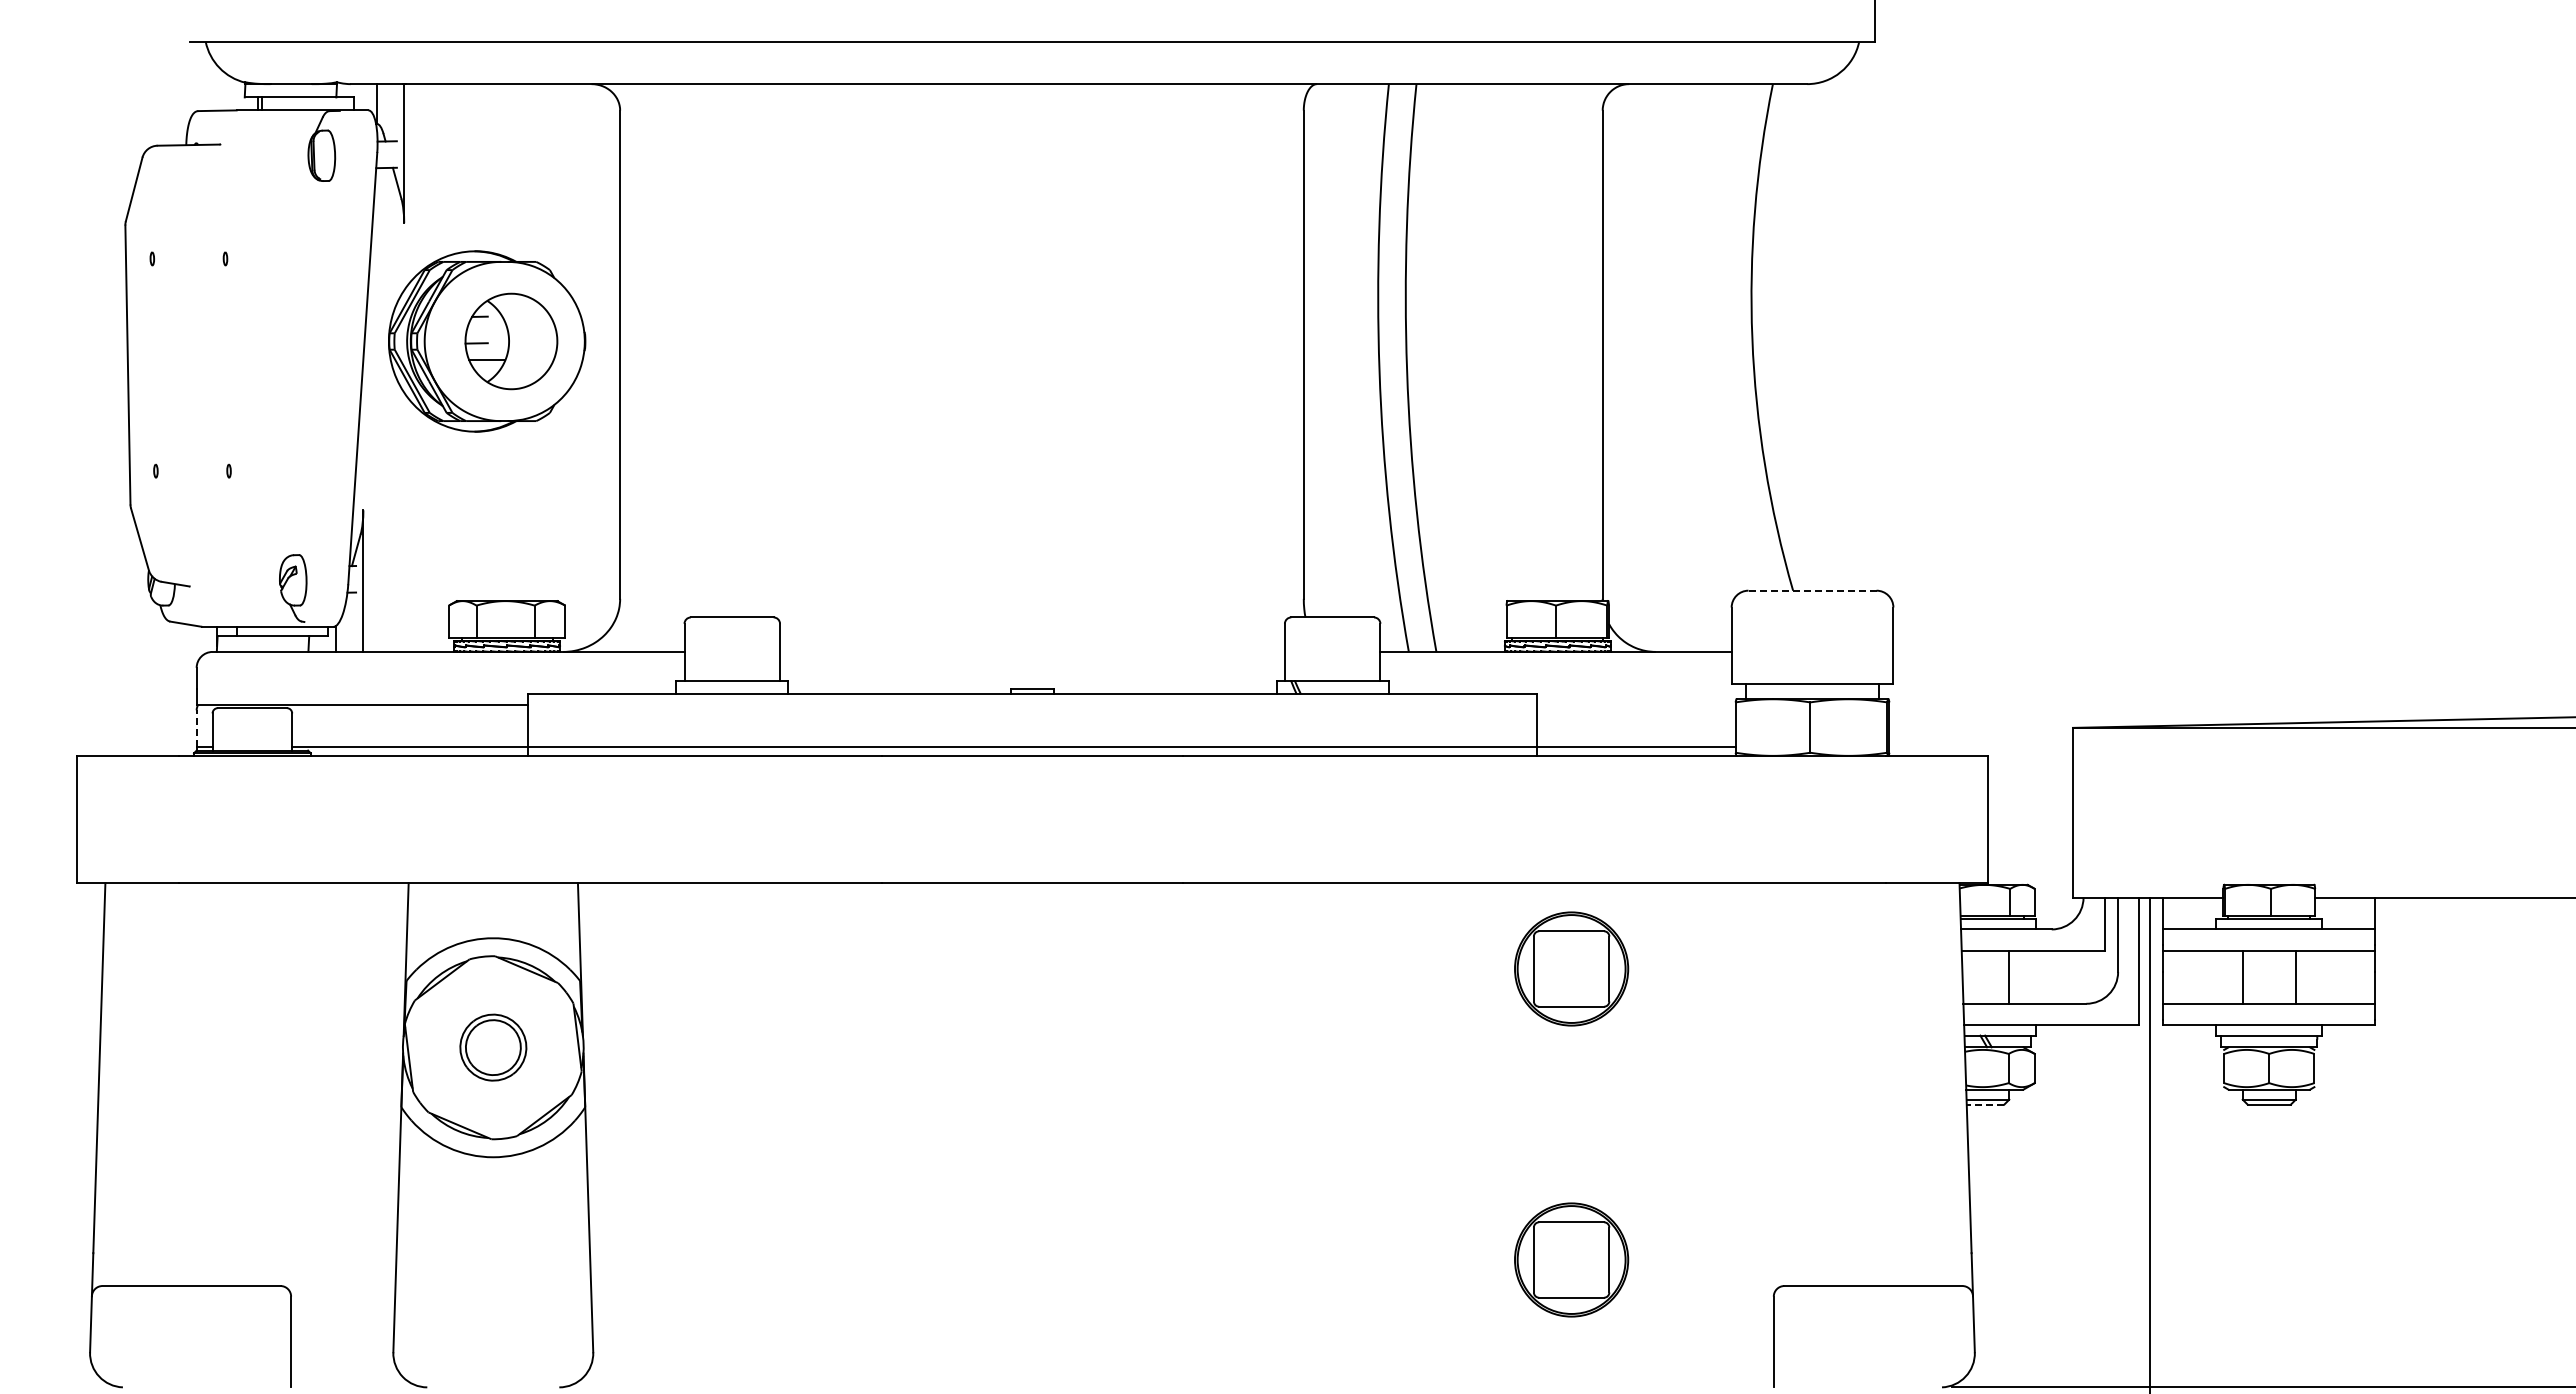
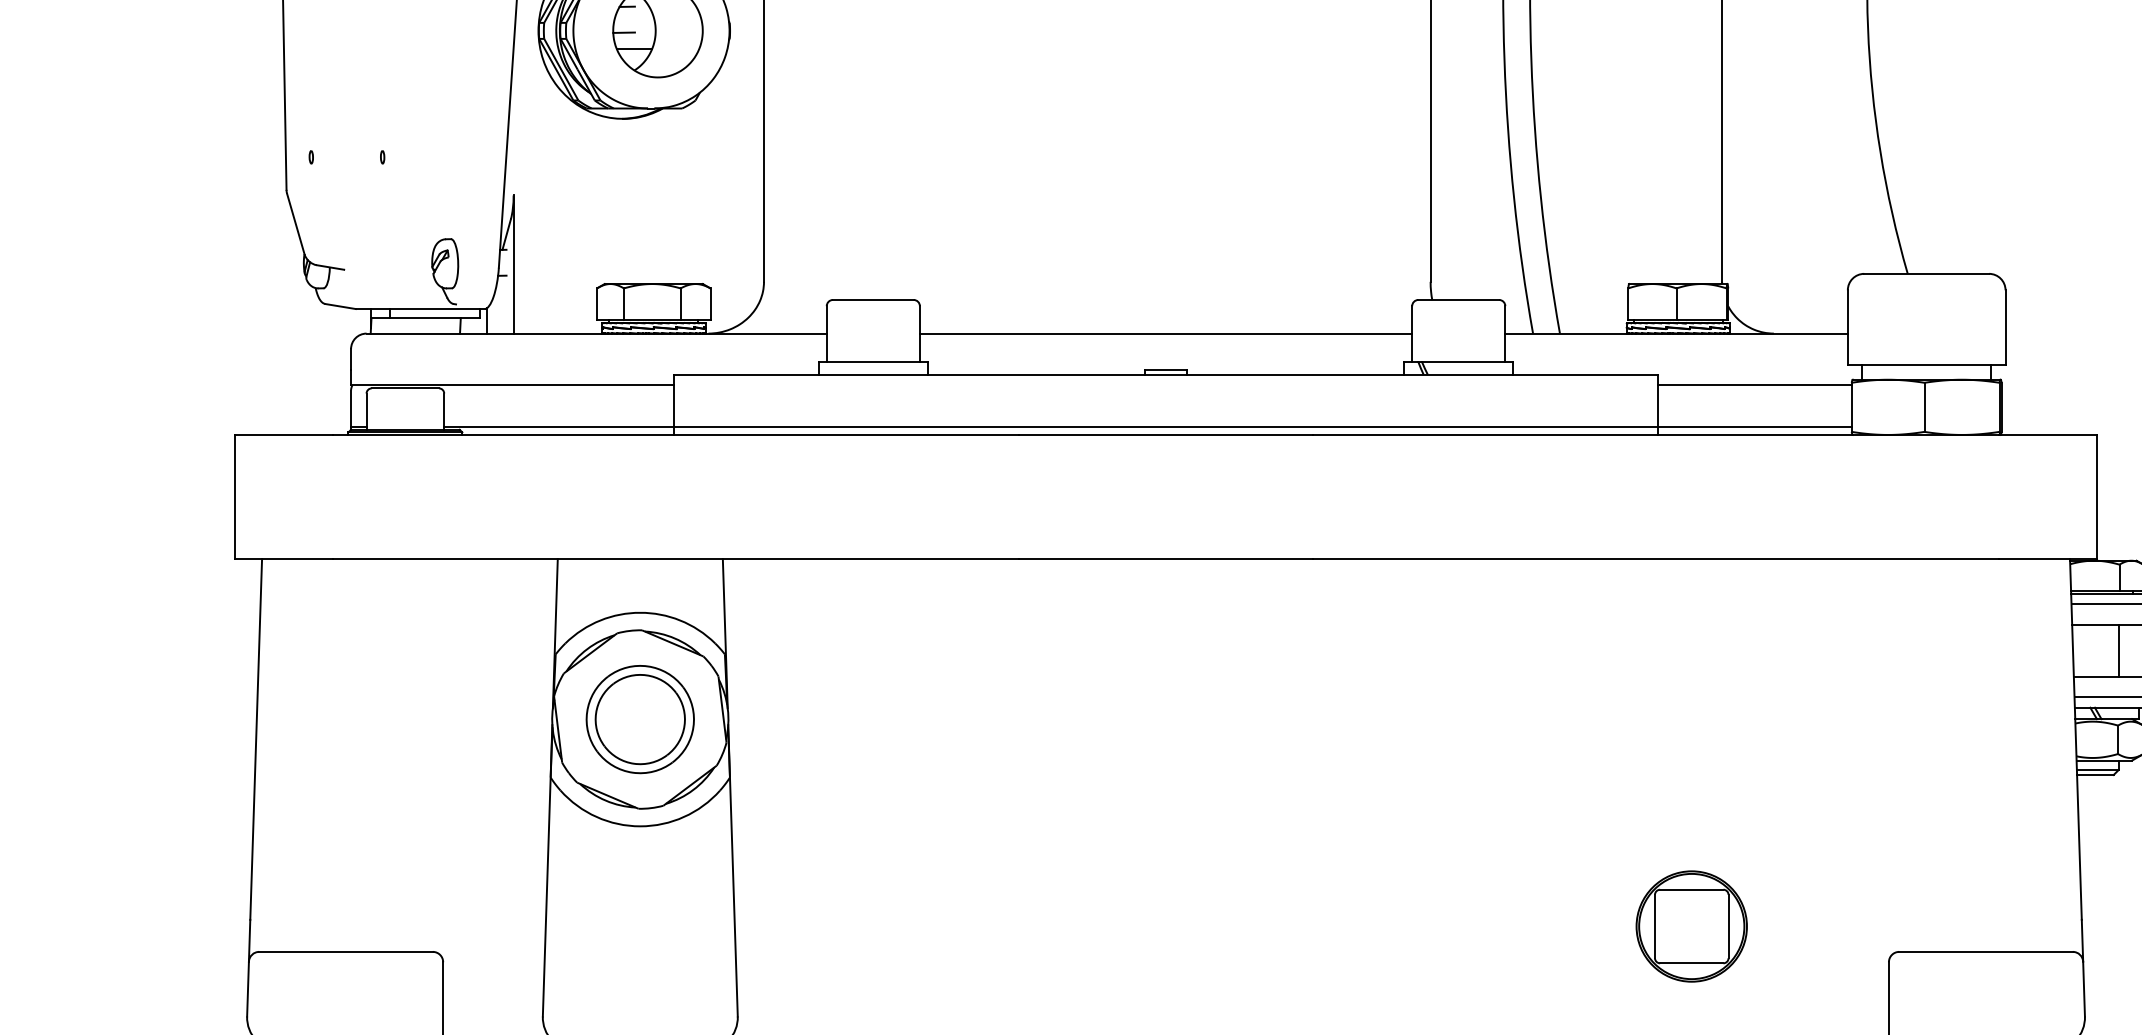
line: (1813, 590) -> (1927, 273), dashed -> solid
line: (1032, 651) -> (1166, 333), added
line: (1635, 705) -> (1754, 385), added
line: (196, 728) -> (350, 408), dashed -> solid
part: (1571, 968) -> (1691, 642), removed
part: (493, 1047) -> (640, 719), size x1.67
line: (1985, 1104) -> (2095, 774), dashed -> solid

